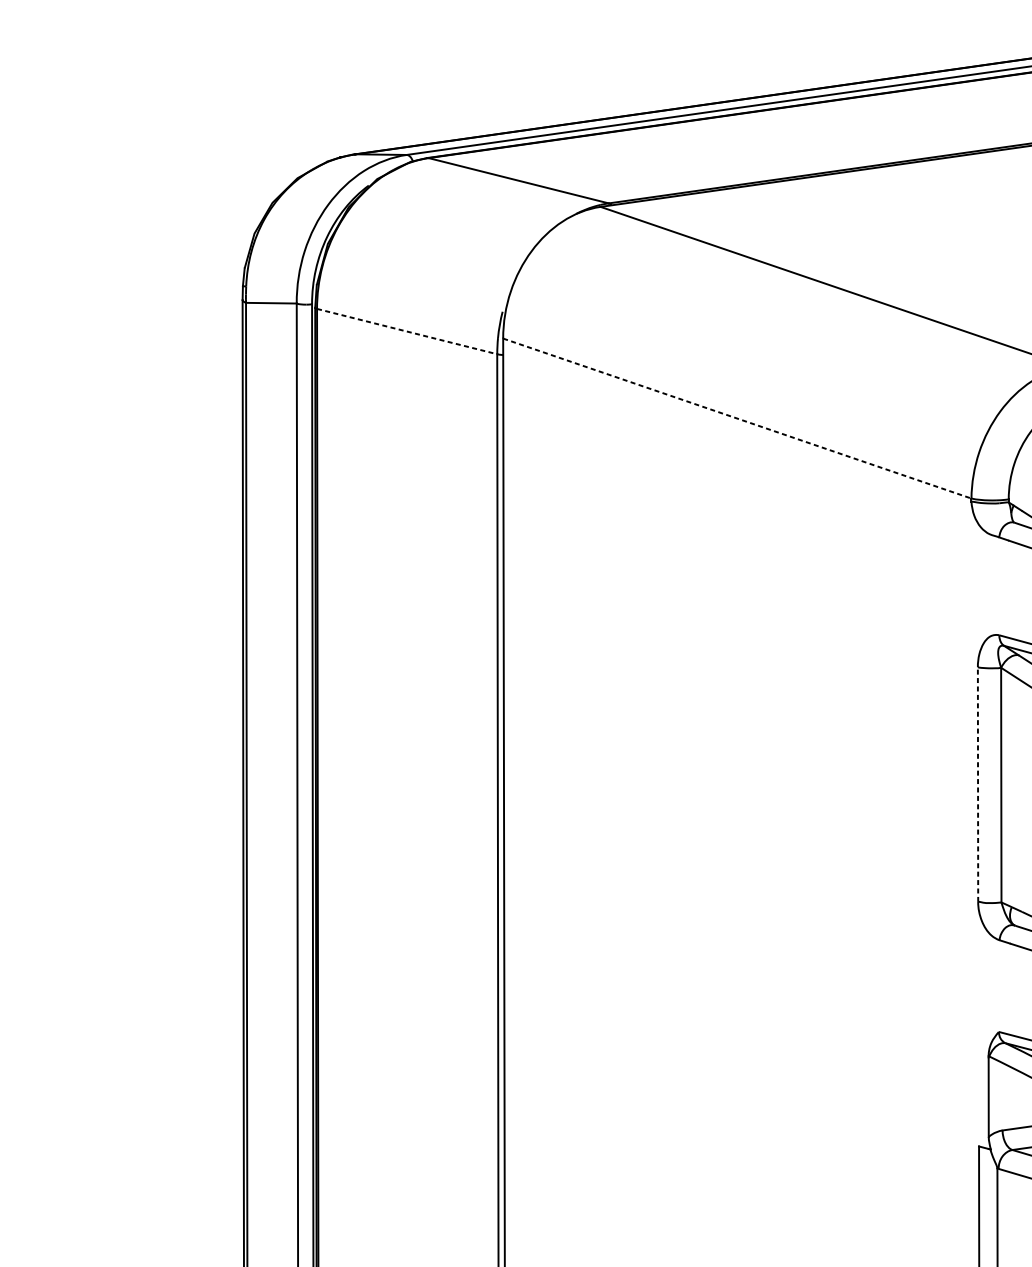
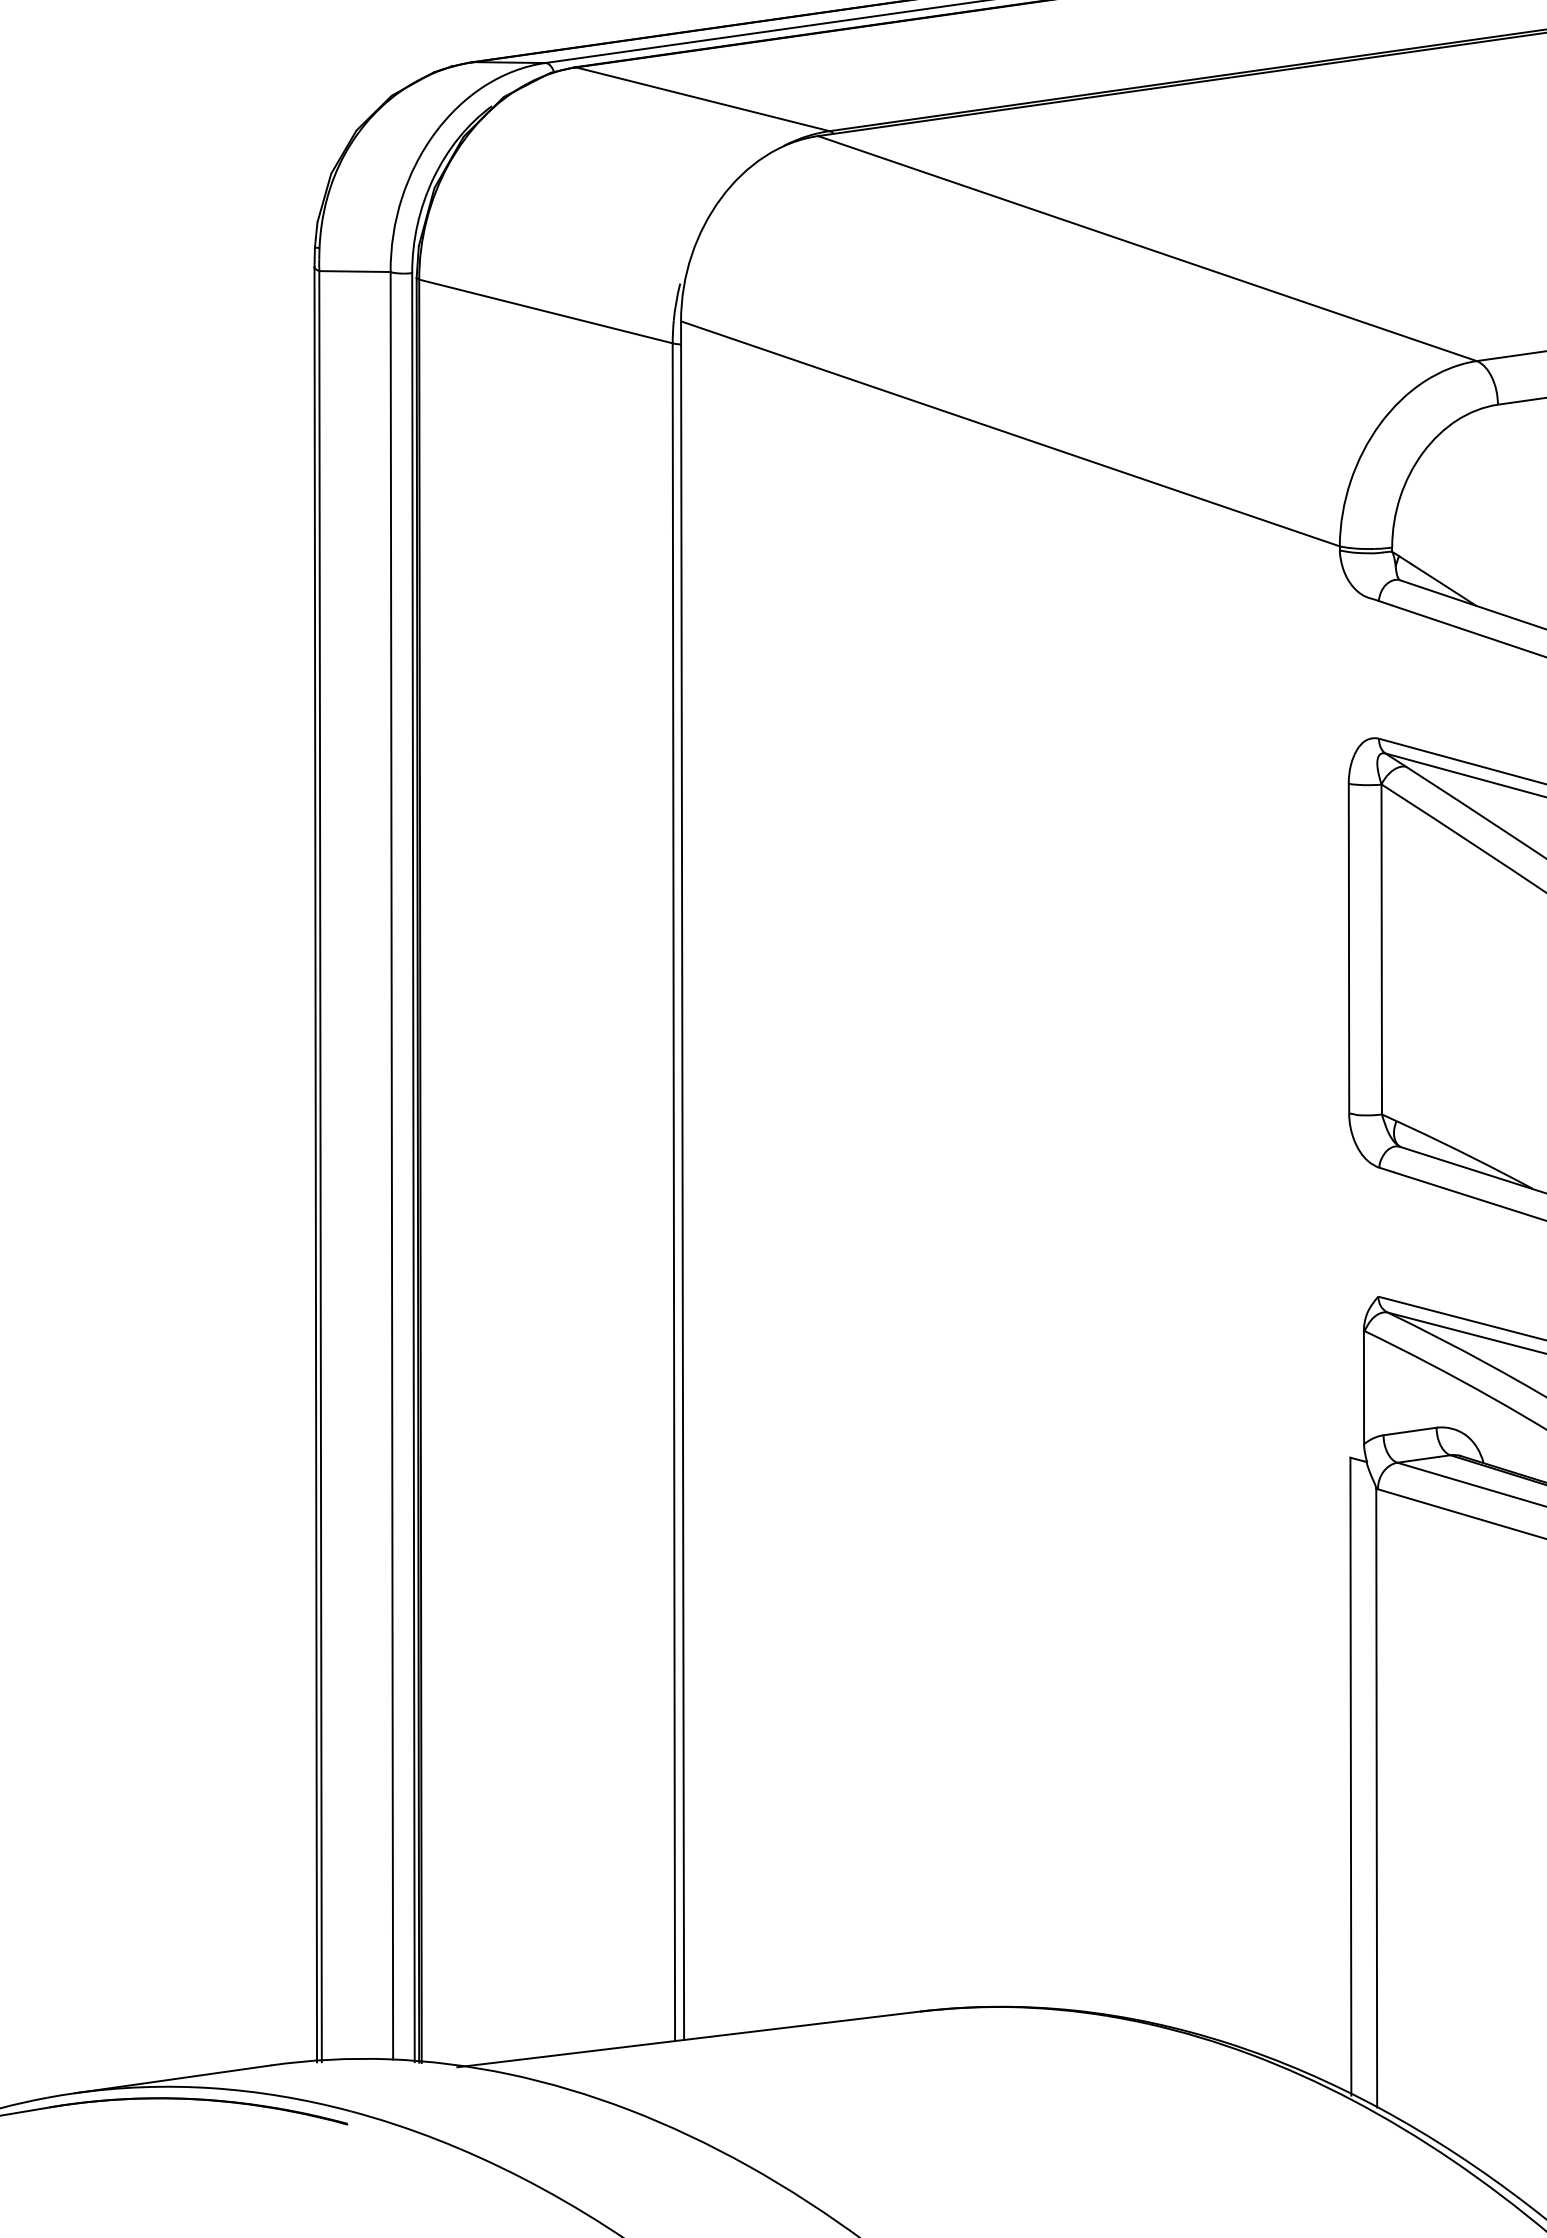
line: (406, 331) -> (545, 311), dashed -> solid
line: (737, 419) -> (1010, 434), dashed -> solid
line: (978, 784) -> (1349, 948), dashed -> solid

